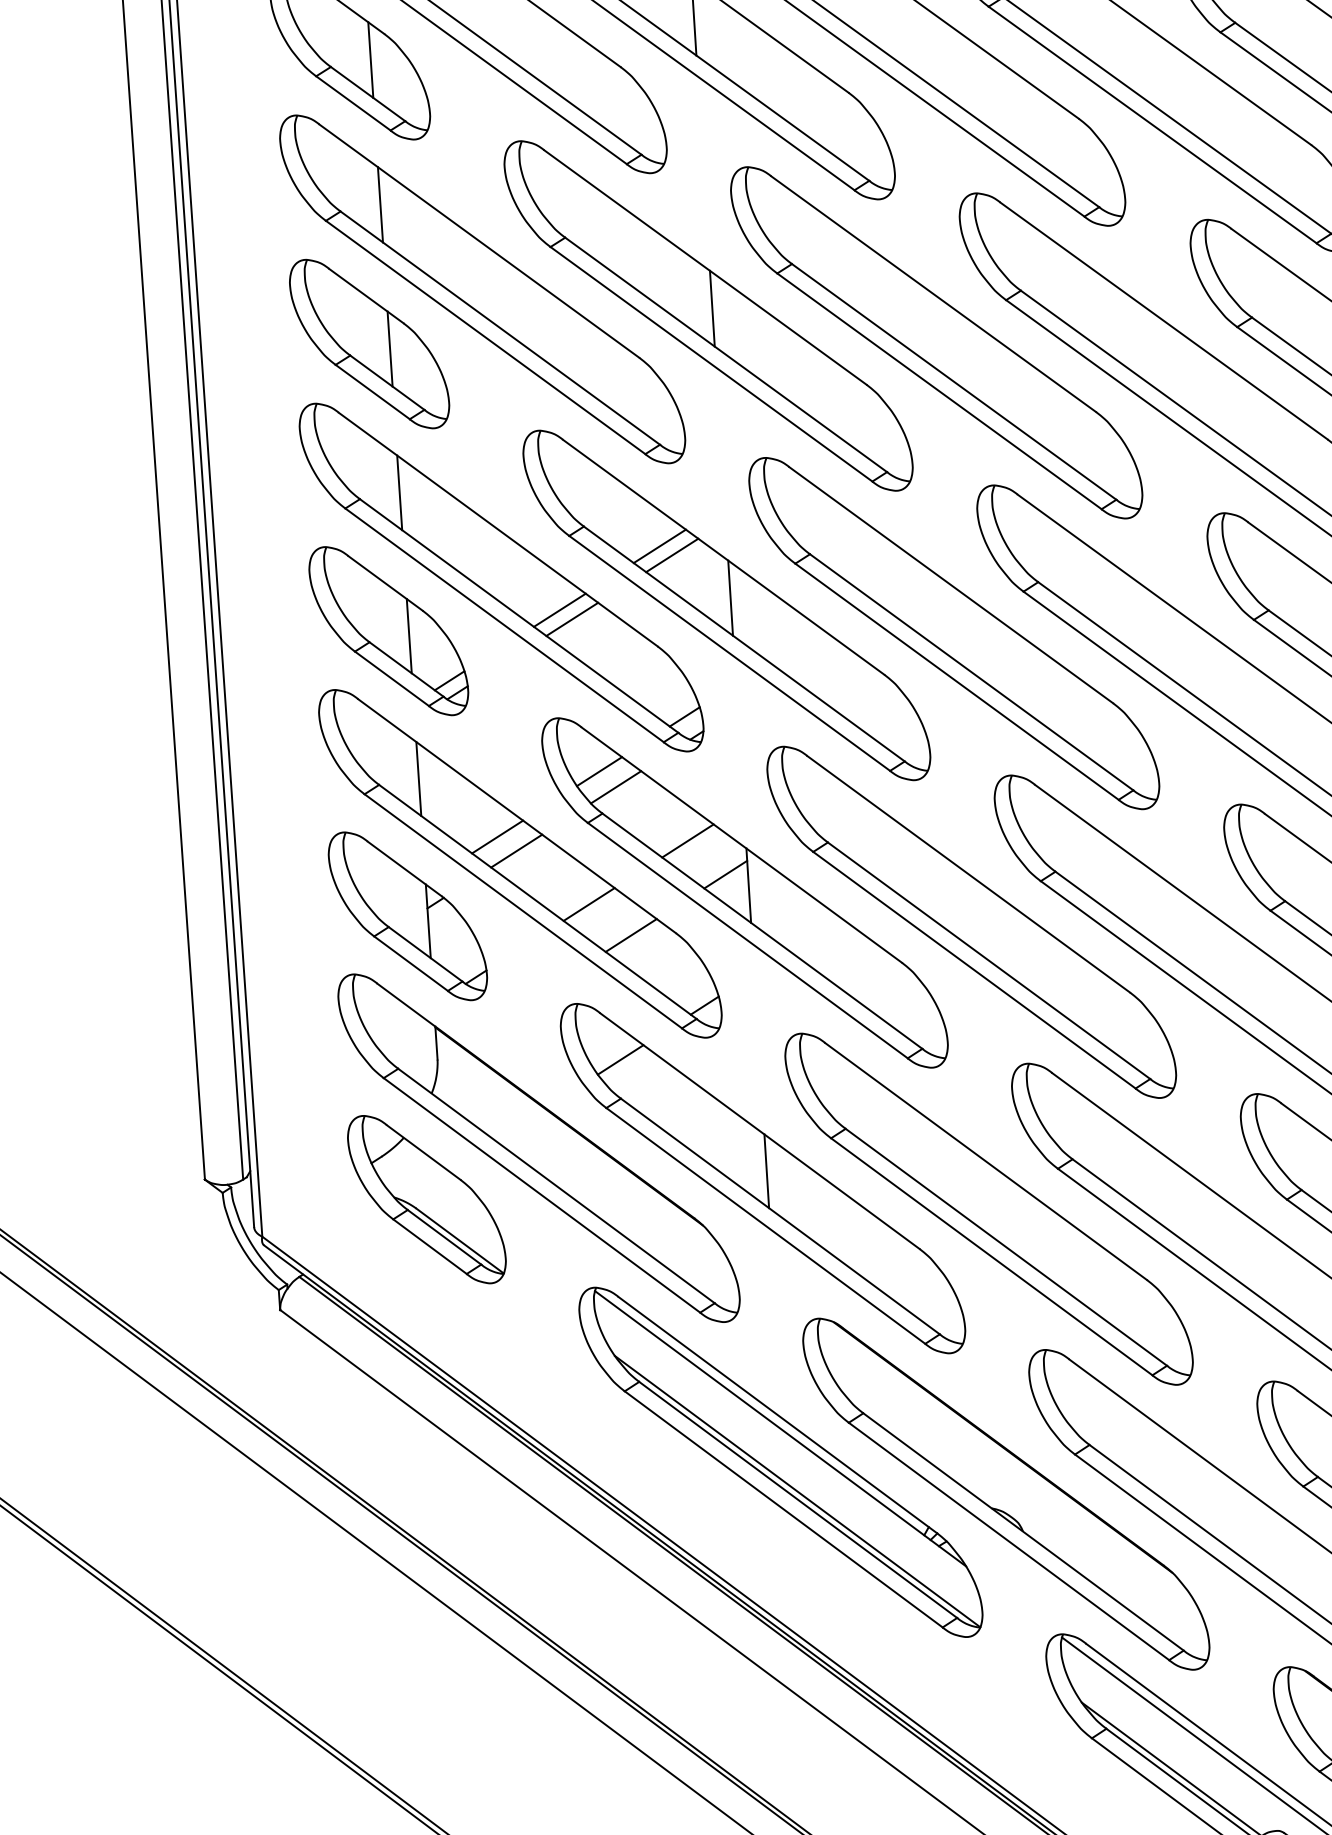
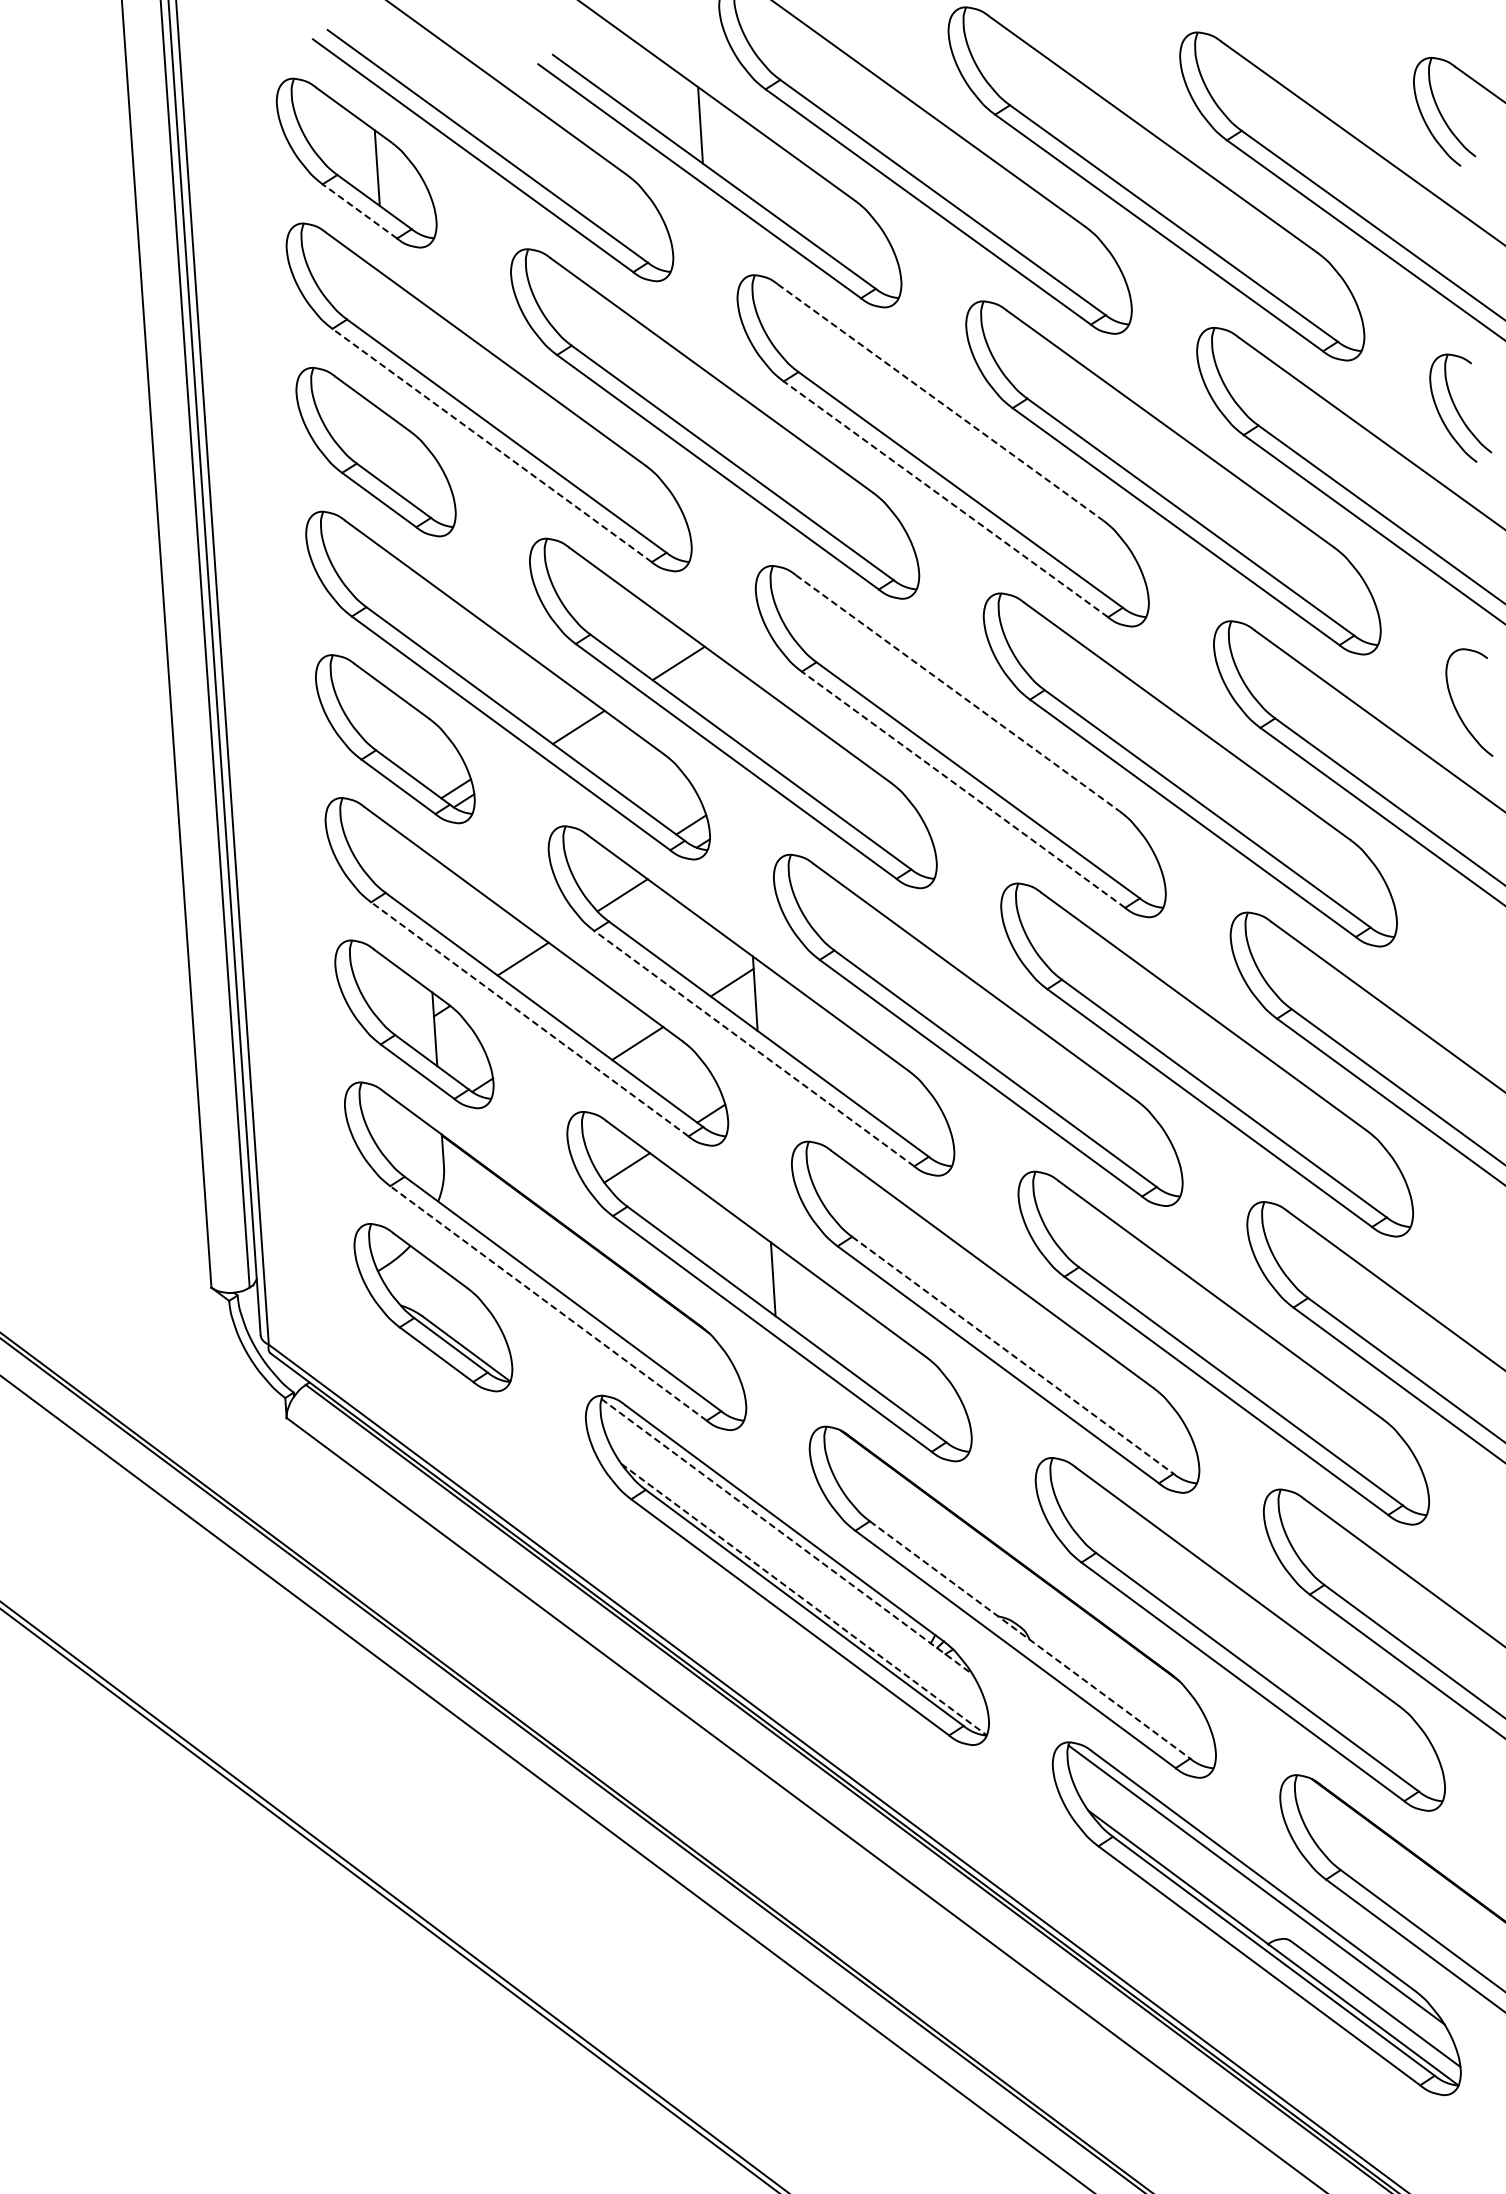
line: (352, 103) -> (359, 211), solid -> dashed
line: (379, 204) -> (386, 312), removed
line: (933, 294) -> (940, 402), solid -> dashed
line: (711, 308) -> (718, 416), removed
line: (485, 337) -> (492, 445), solid -> dashed
line: (389, 348) -> (396, 456), removed
line: (938, 391) -> (945, 499), solid -> dashed
line: (398, 492) -> (405, 600), removed
line: (659, 546) -> (666, 654), removed
line: (951, 585) -> (958, 693), solid -> dashed
line: (729, 597) -> (736, 705), removed
line: (559, 609) -> (566, 717), removed
line: (408, 636) -> (415, 744), removed
line: (956, 681) -> (963, 789), solid -> dashed
line: (598, 771) -> (605, 879), removed
line: (417, 779) -> (424, 887), removed
line: (496, 836) -> (503, 944), removed
line: (687, 840) -> (694, 948), removed
line: (588, 904) -> (595, 1012), removed
line: (522, 911) -> (529, 1019), solid -> dashed
line: (747, 940) -> (754, 1048), solid -> dashed
line: (541, 1195) -> (548, 1303), solid -> dashed
line: (1005, 1247) -> (1012, 1355), solid -> dashed
line: (780, 1429) -> (787, 1537), solid -> dashed
line: (797, 1491) -> (804, 1599), solid -> dashed
line: (1023, 1532) -> (1030, 1640), solid -> dashed

